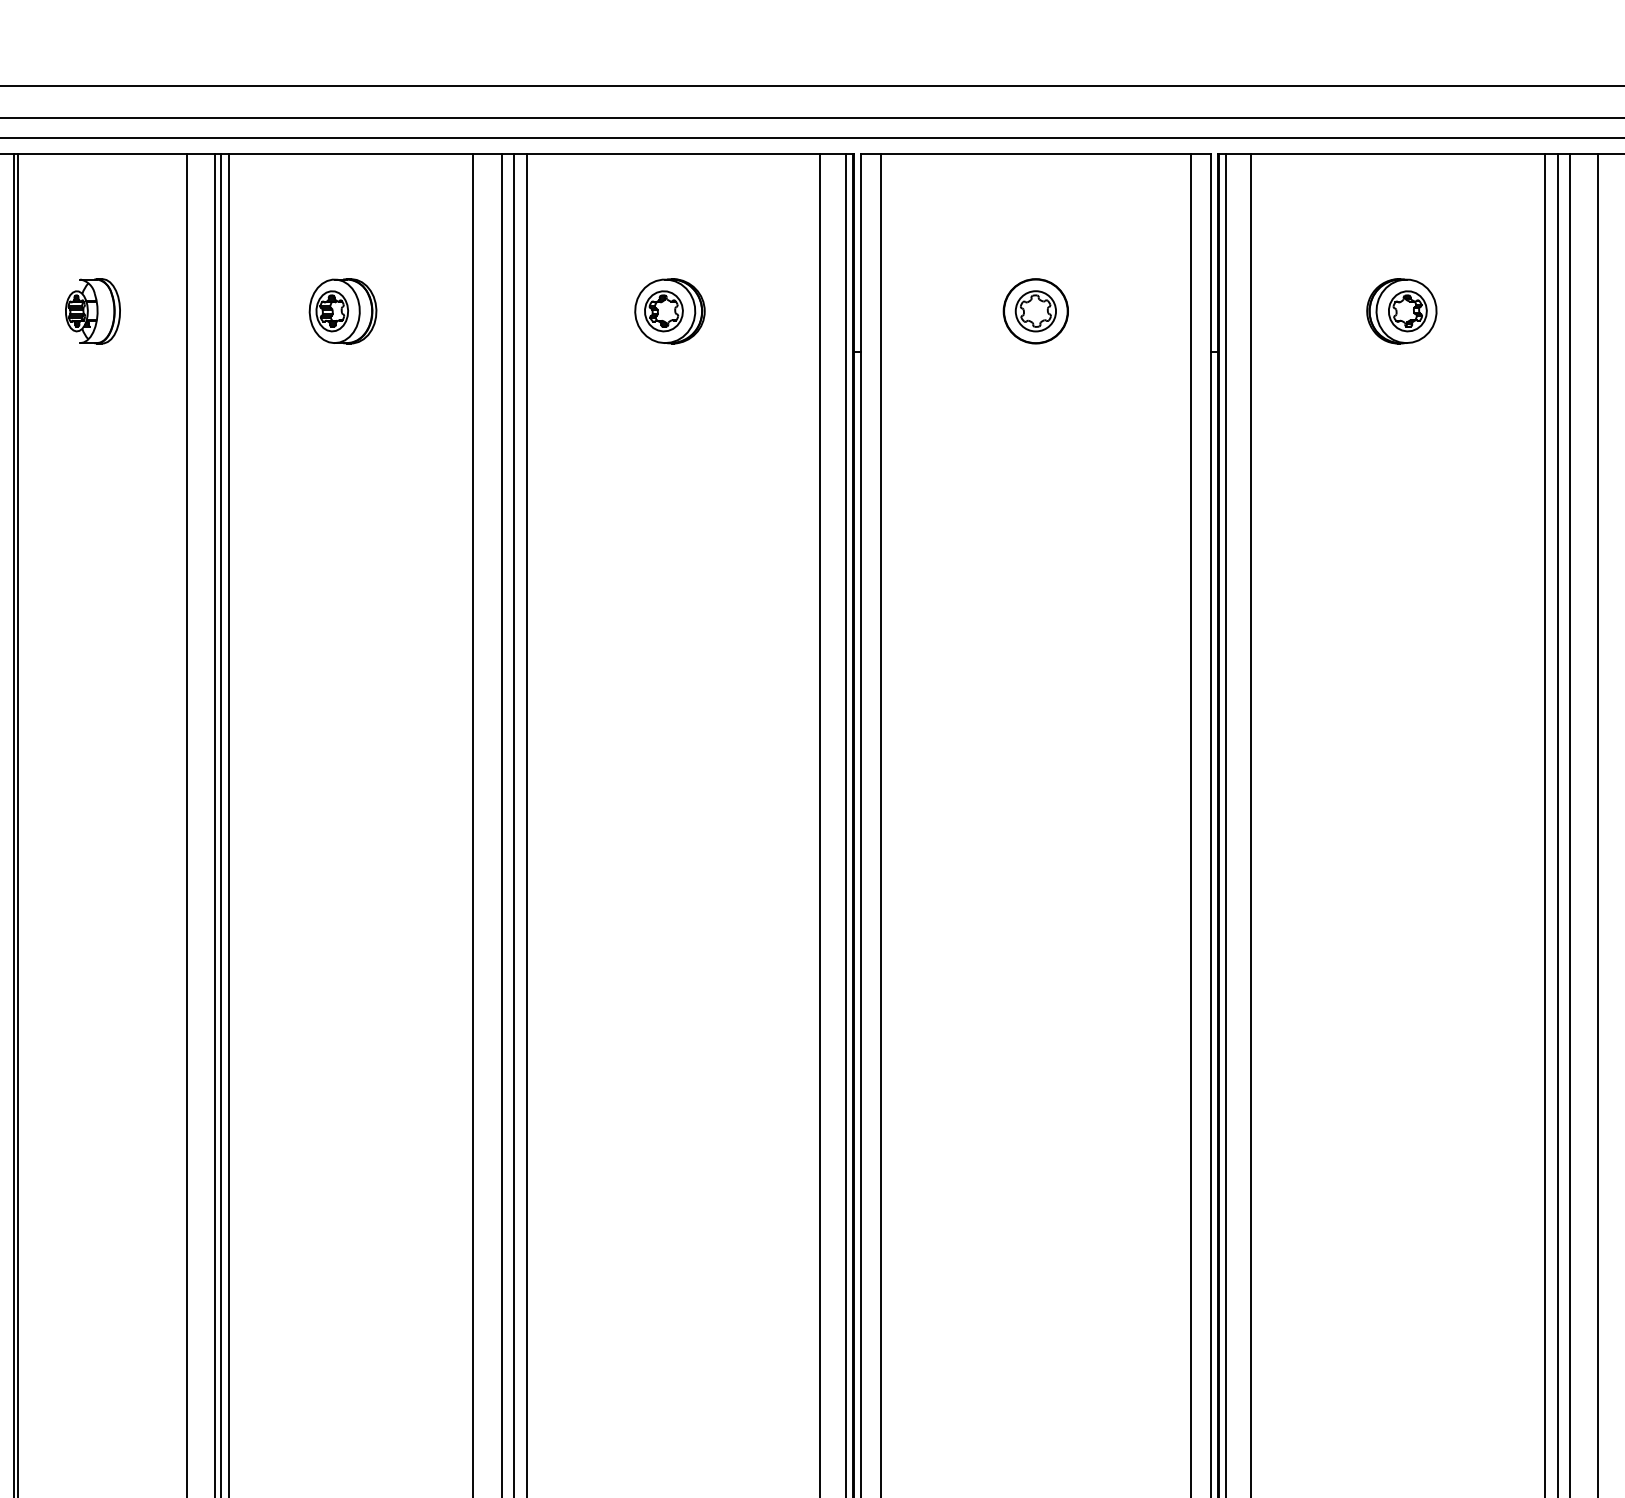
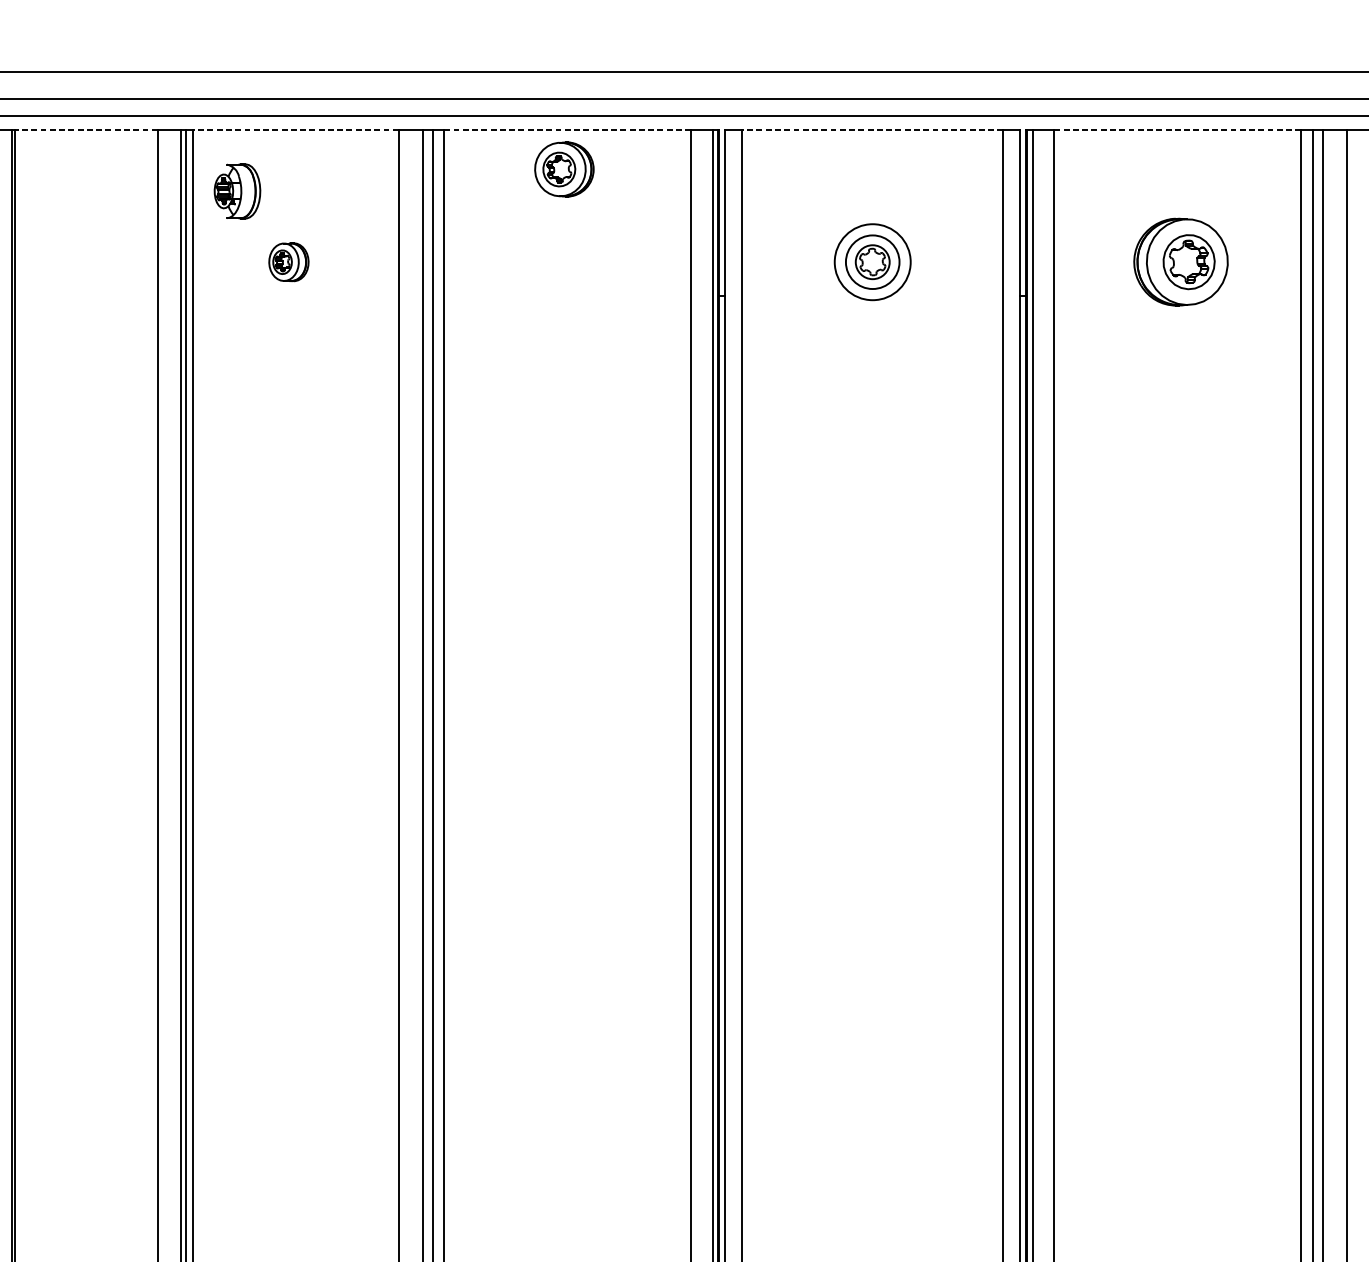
line: (102, 154) -> (86, 130), solid -> dashed
line: (350, 154) -> (295, 130), solid -> dashed
line: (673, 154) -> (567, 130), solid -> dashed
line: (1035, 154) -> (872, 130), solid -> dashed
line: (1397, 154) -> (1177, 130), solid -> dashed
part: (92, 311) -> (237, 191), moved
part: (342, 311) -> (288, 262), size x0.7
part: (669, 311) -> (564, 169), moved
circle: (1035, 311) -> (872, 262), size x1.4
part: (1401, 311) -> (1180, 262), size x1.6

